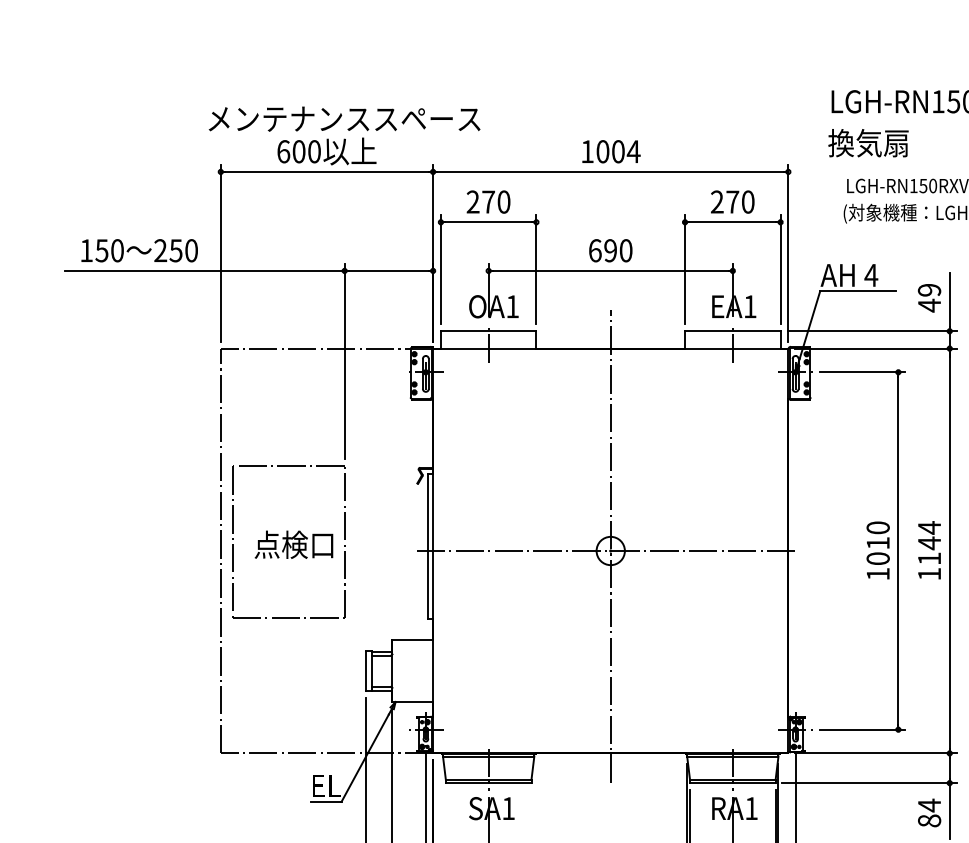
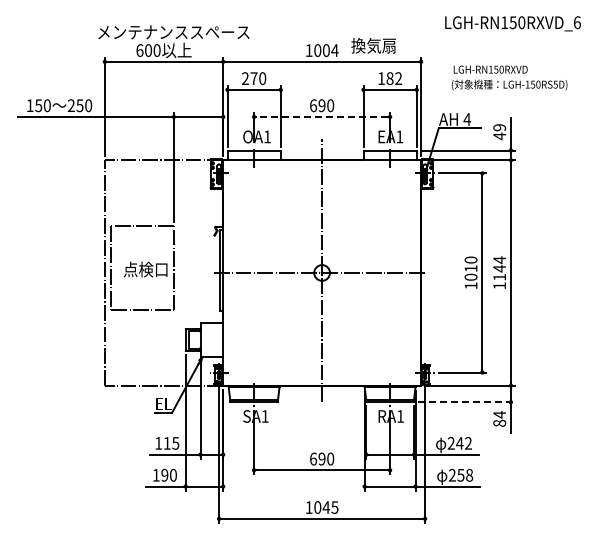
text: (868, 142) -> (373, 45), moved
text: (733, 201) -> (390, 78), 270 -> 182
line: (611, 270) -> (322, 116), solid -> dashed
line: (869, 783) -> (466, 402), solid -> dashed

